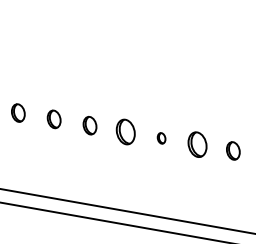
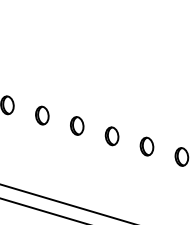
part: (125, 131) -> (76, 125), size x0.71
part: (161, 138) -> (111, 136), size x1.67
part: (197, 144) -> (146, 146), size x0.71

